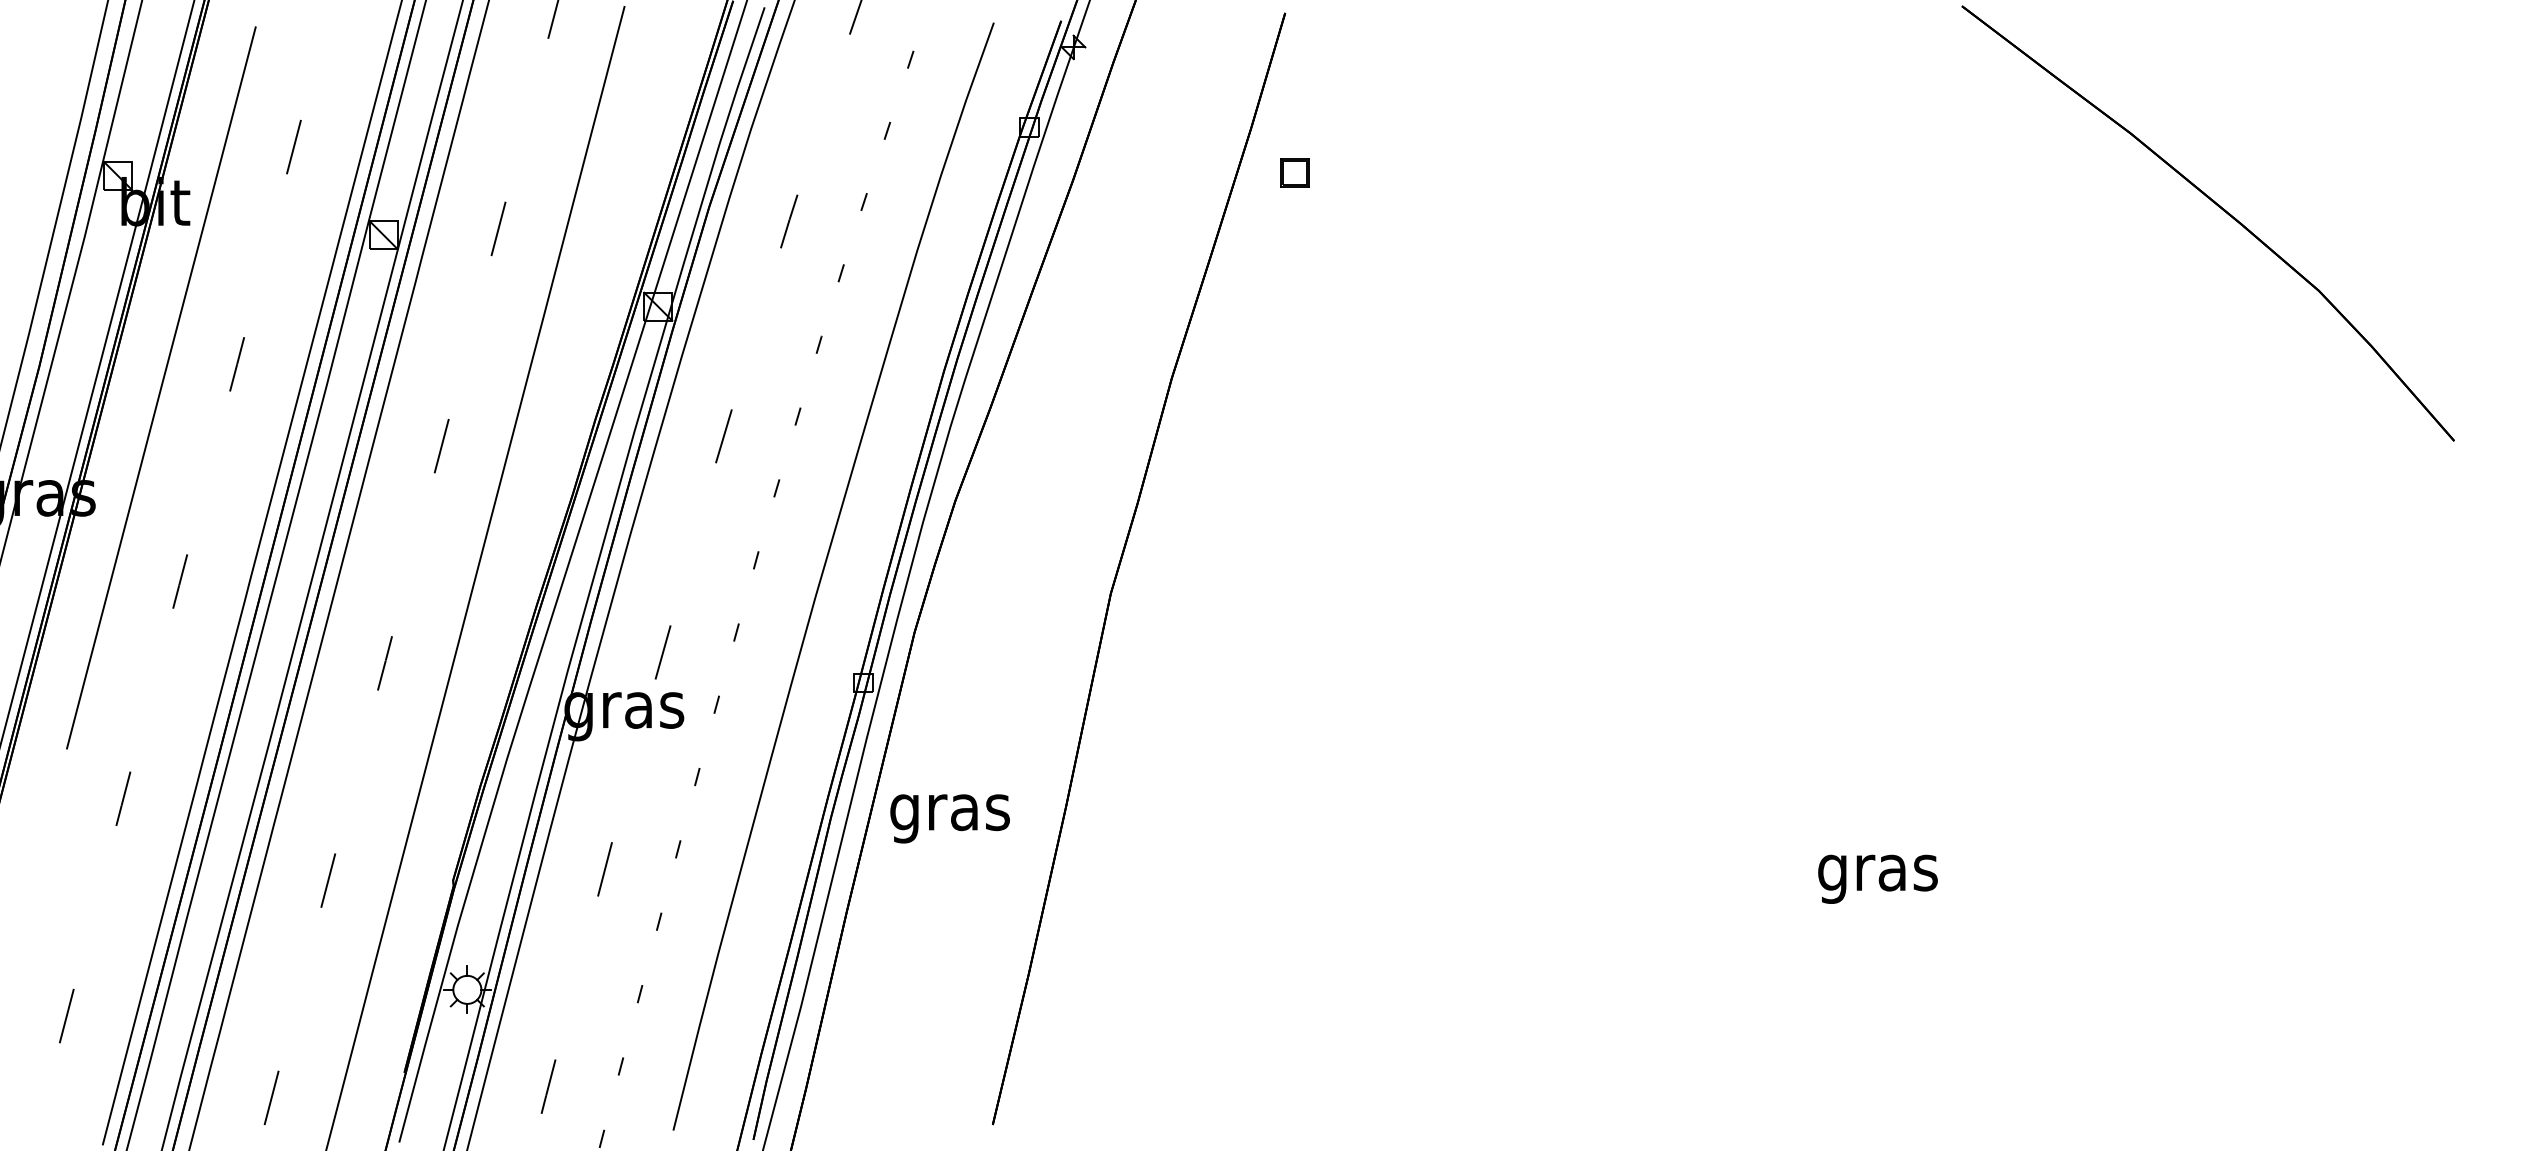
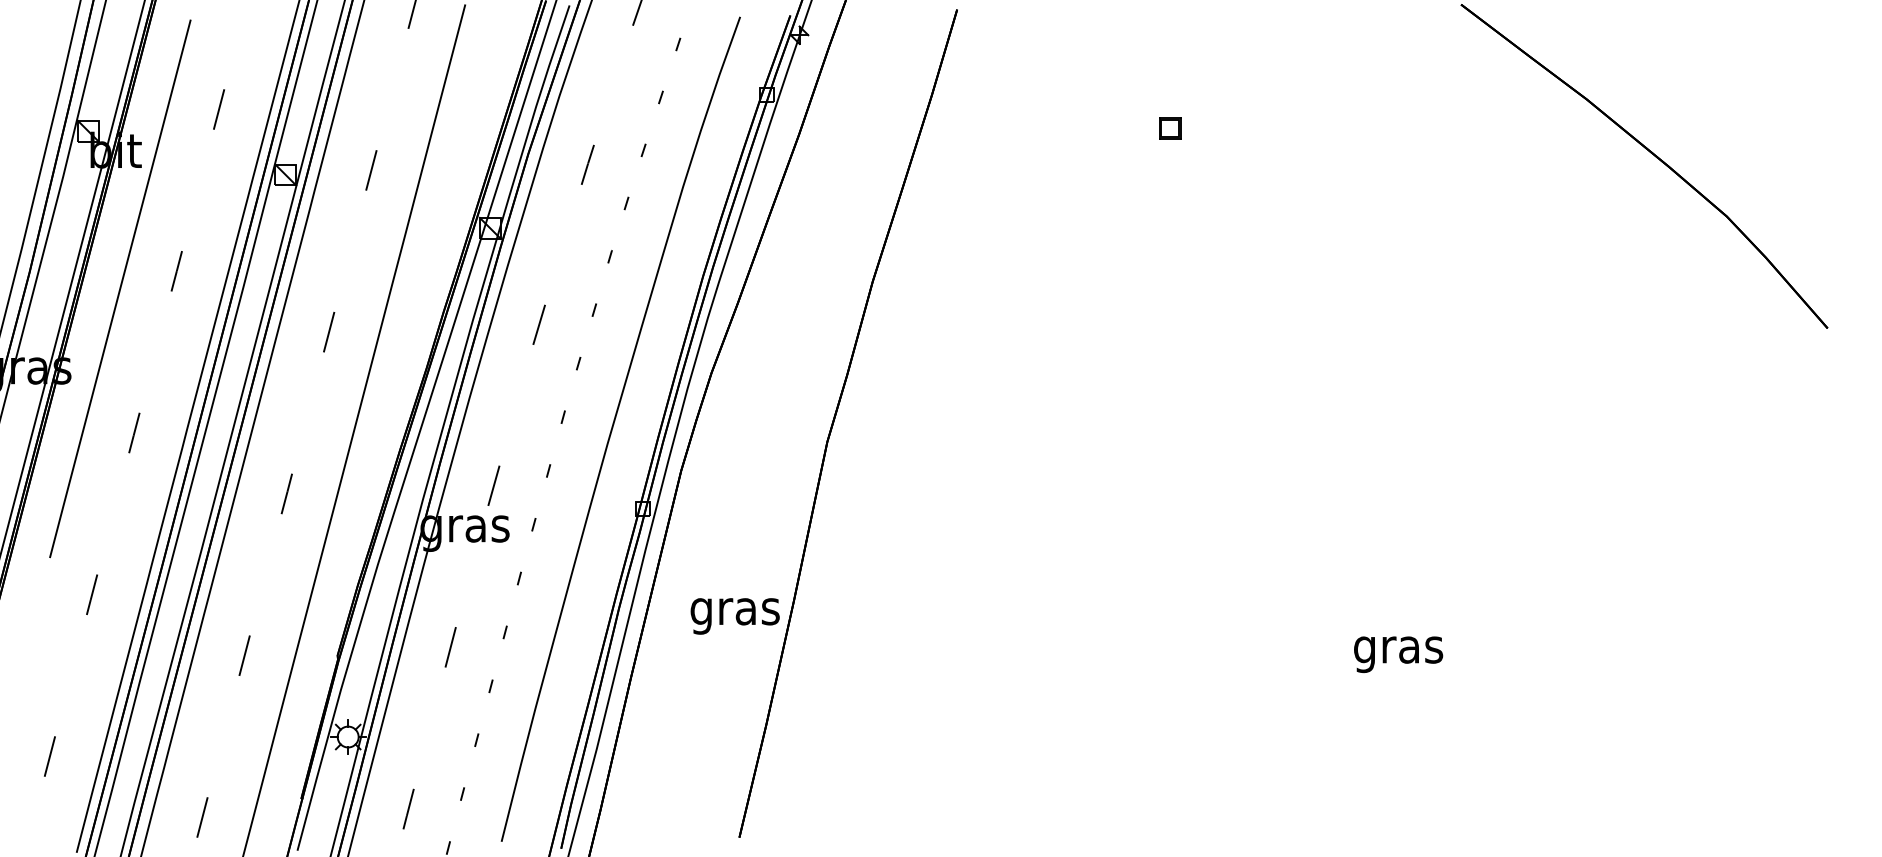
part: (1294, 172) -> (1169, 128), moved
text: (949, 818) -> (734, 616), moved

